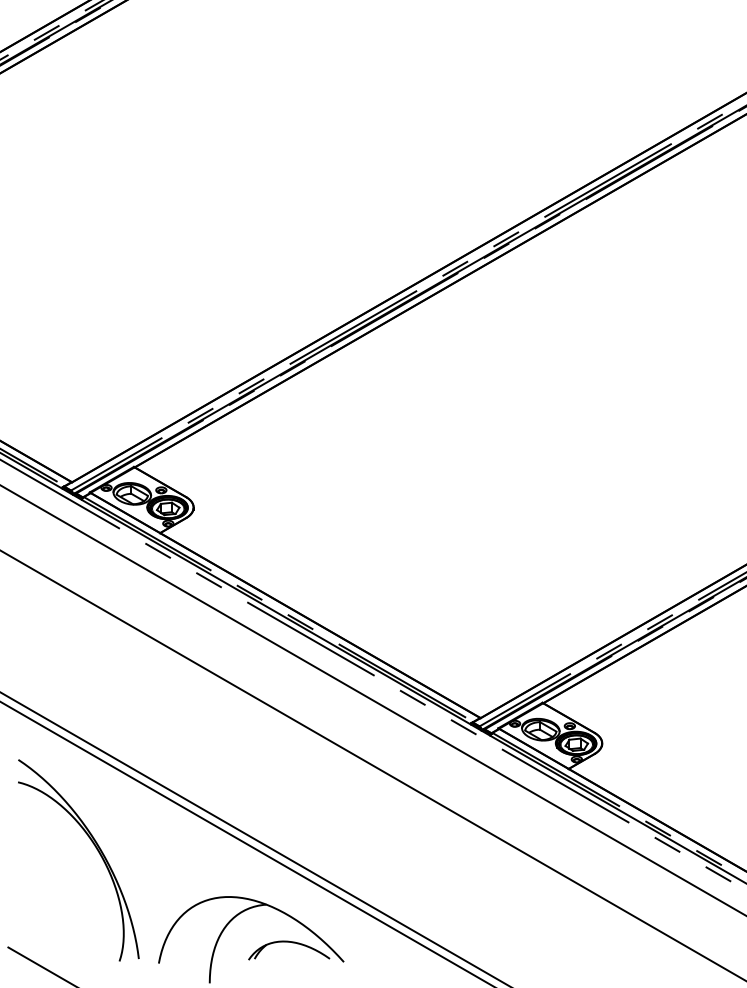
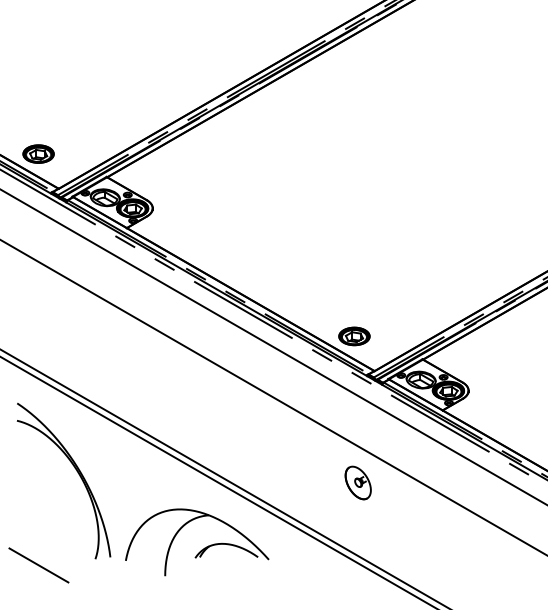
part: (45, 437) -> (38, 154), added
part: (454, 673) -> (354, 336), added
part: (459, 862) -> (358, 482), added

